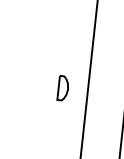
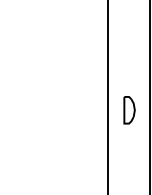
part: (63, 88) -> (129, 110), moved

